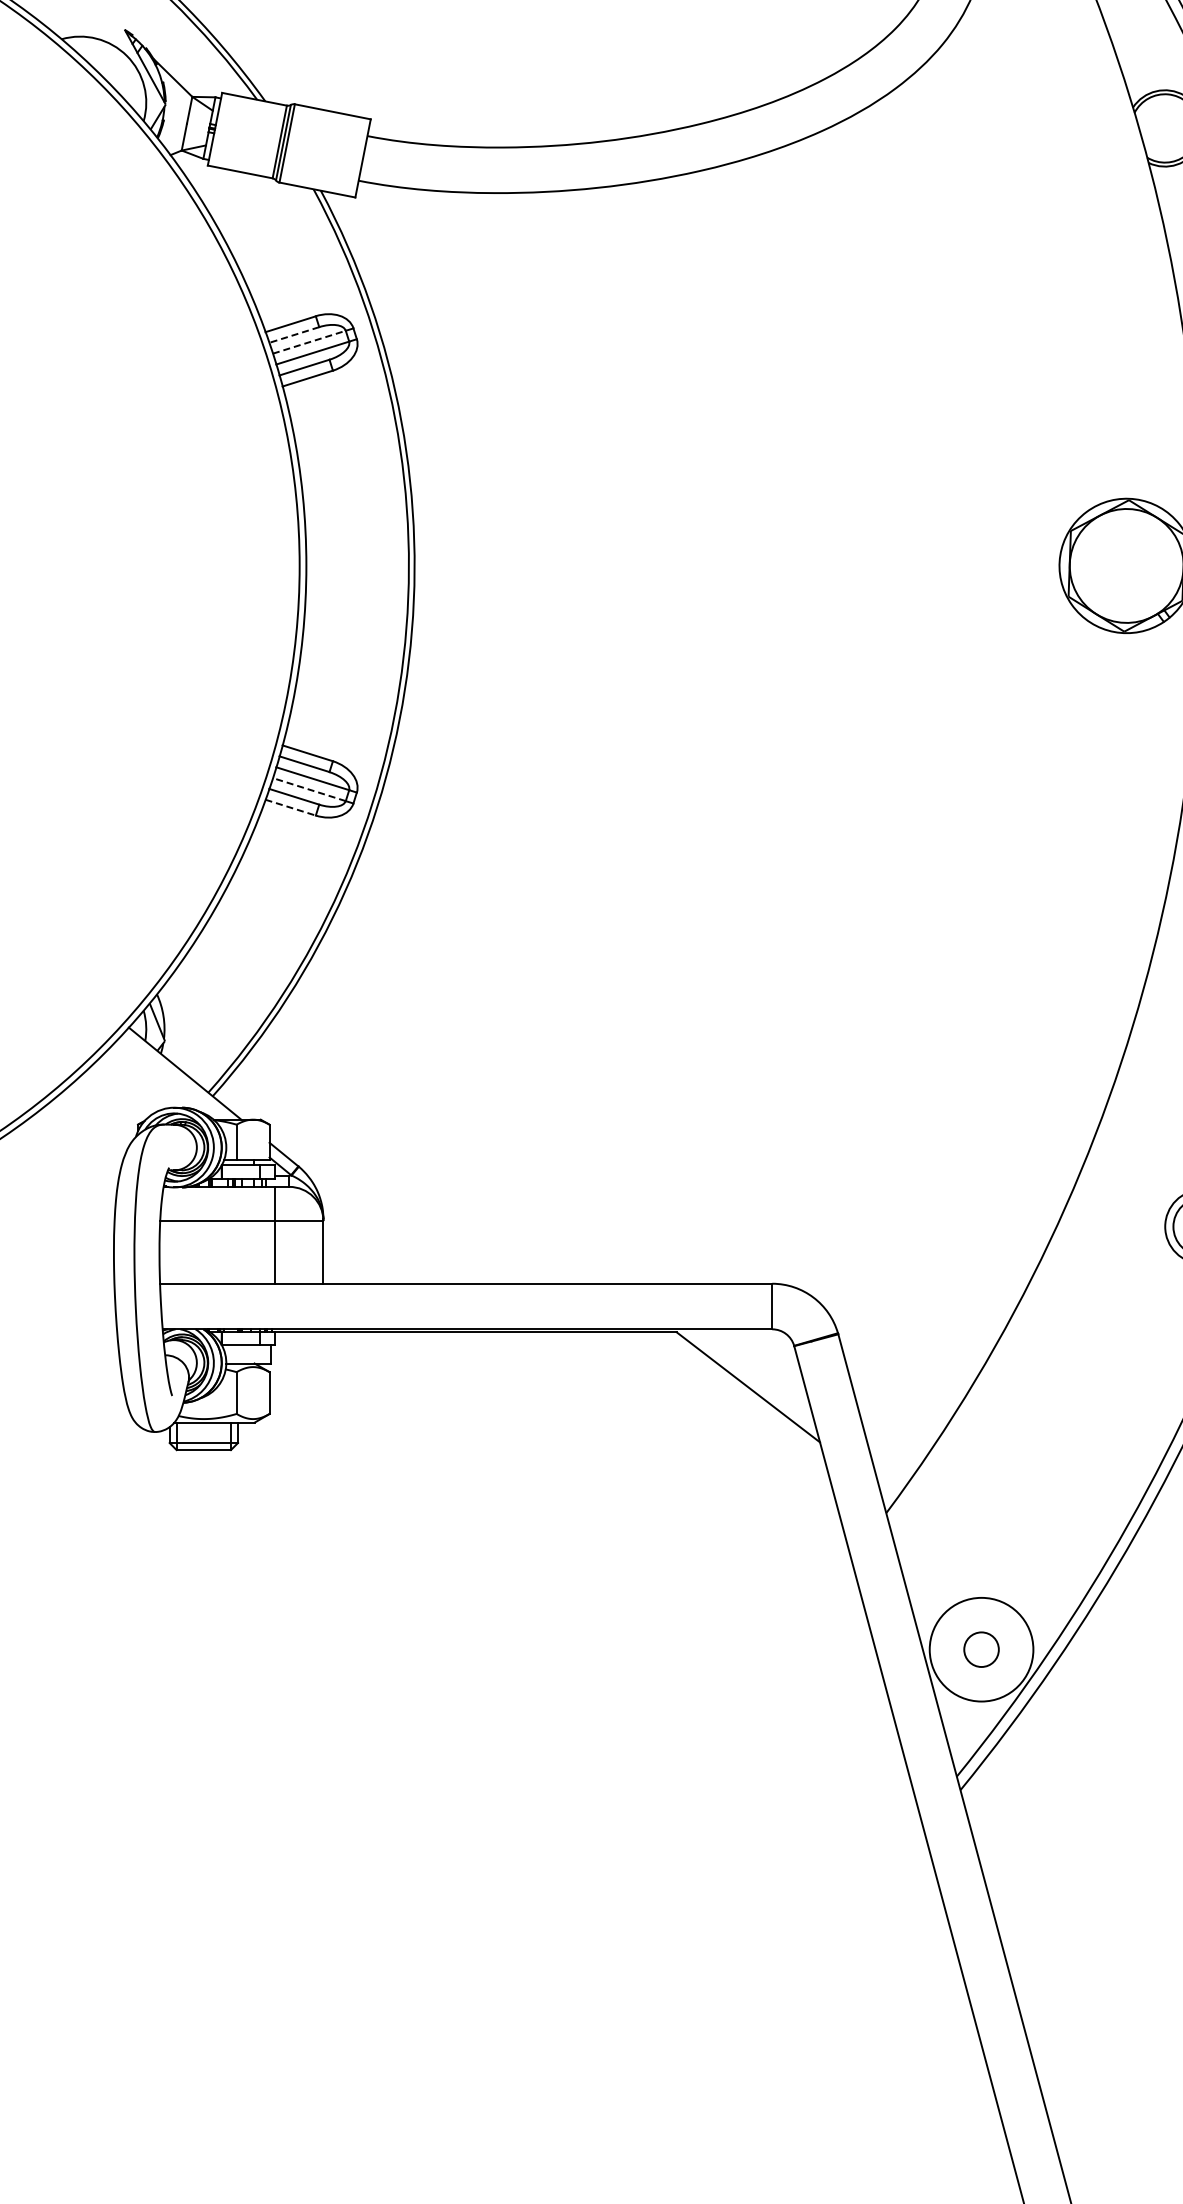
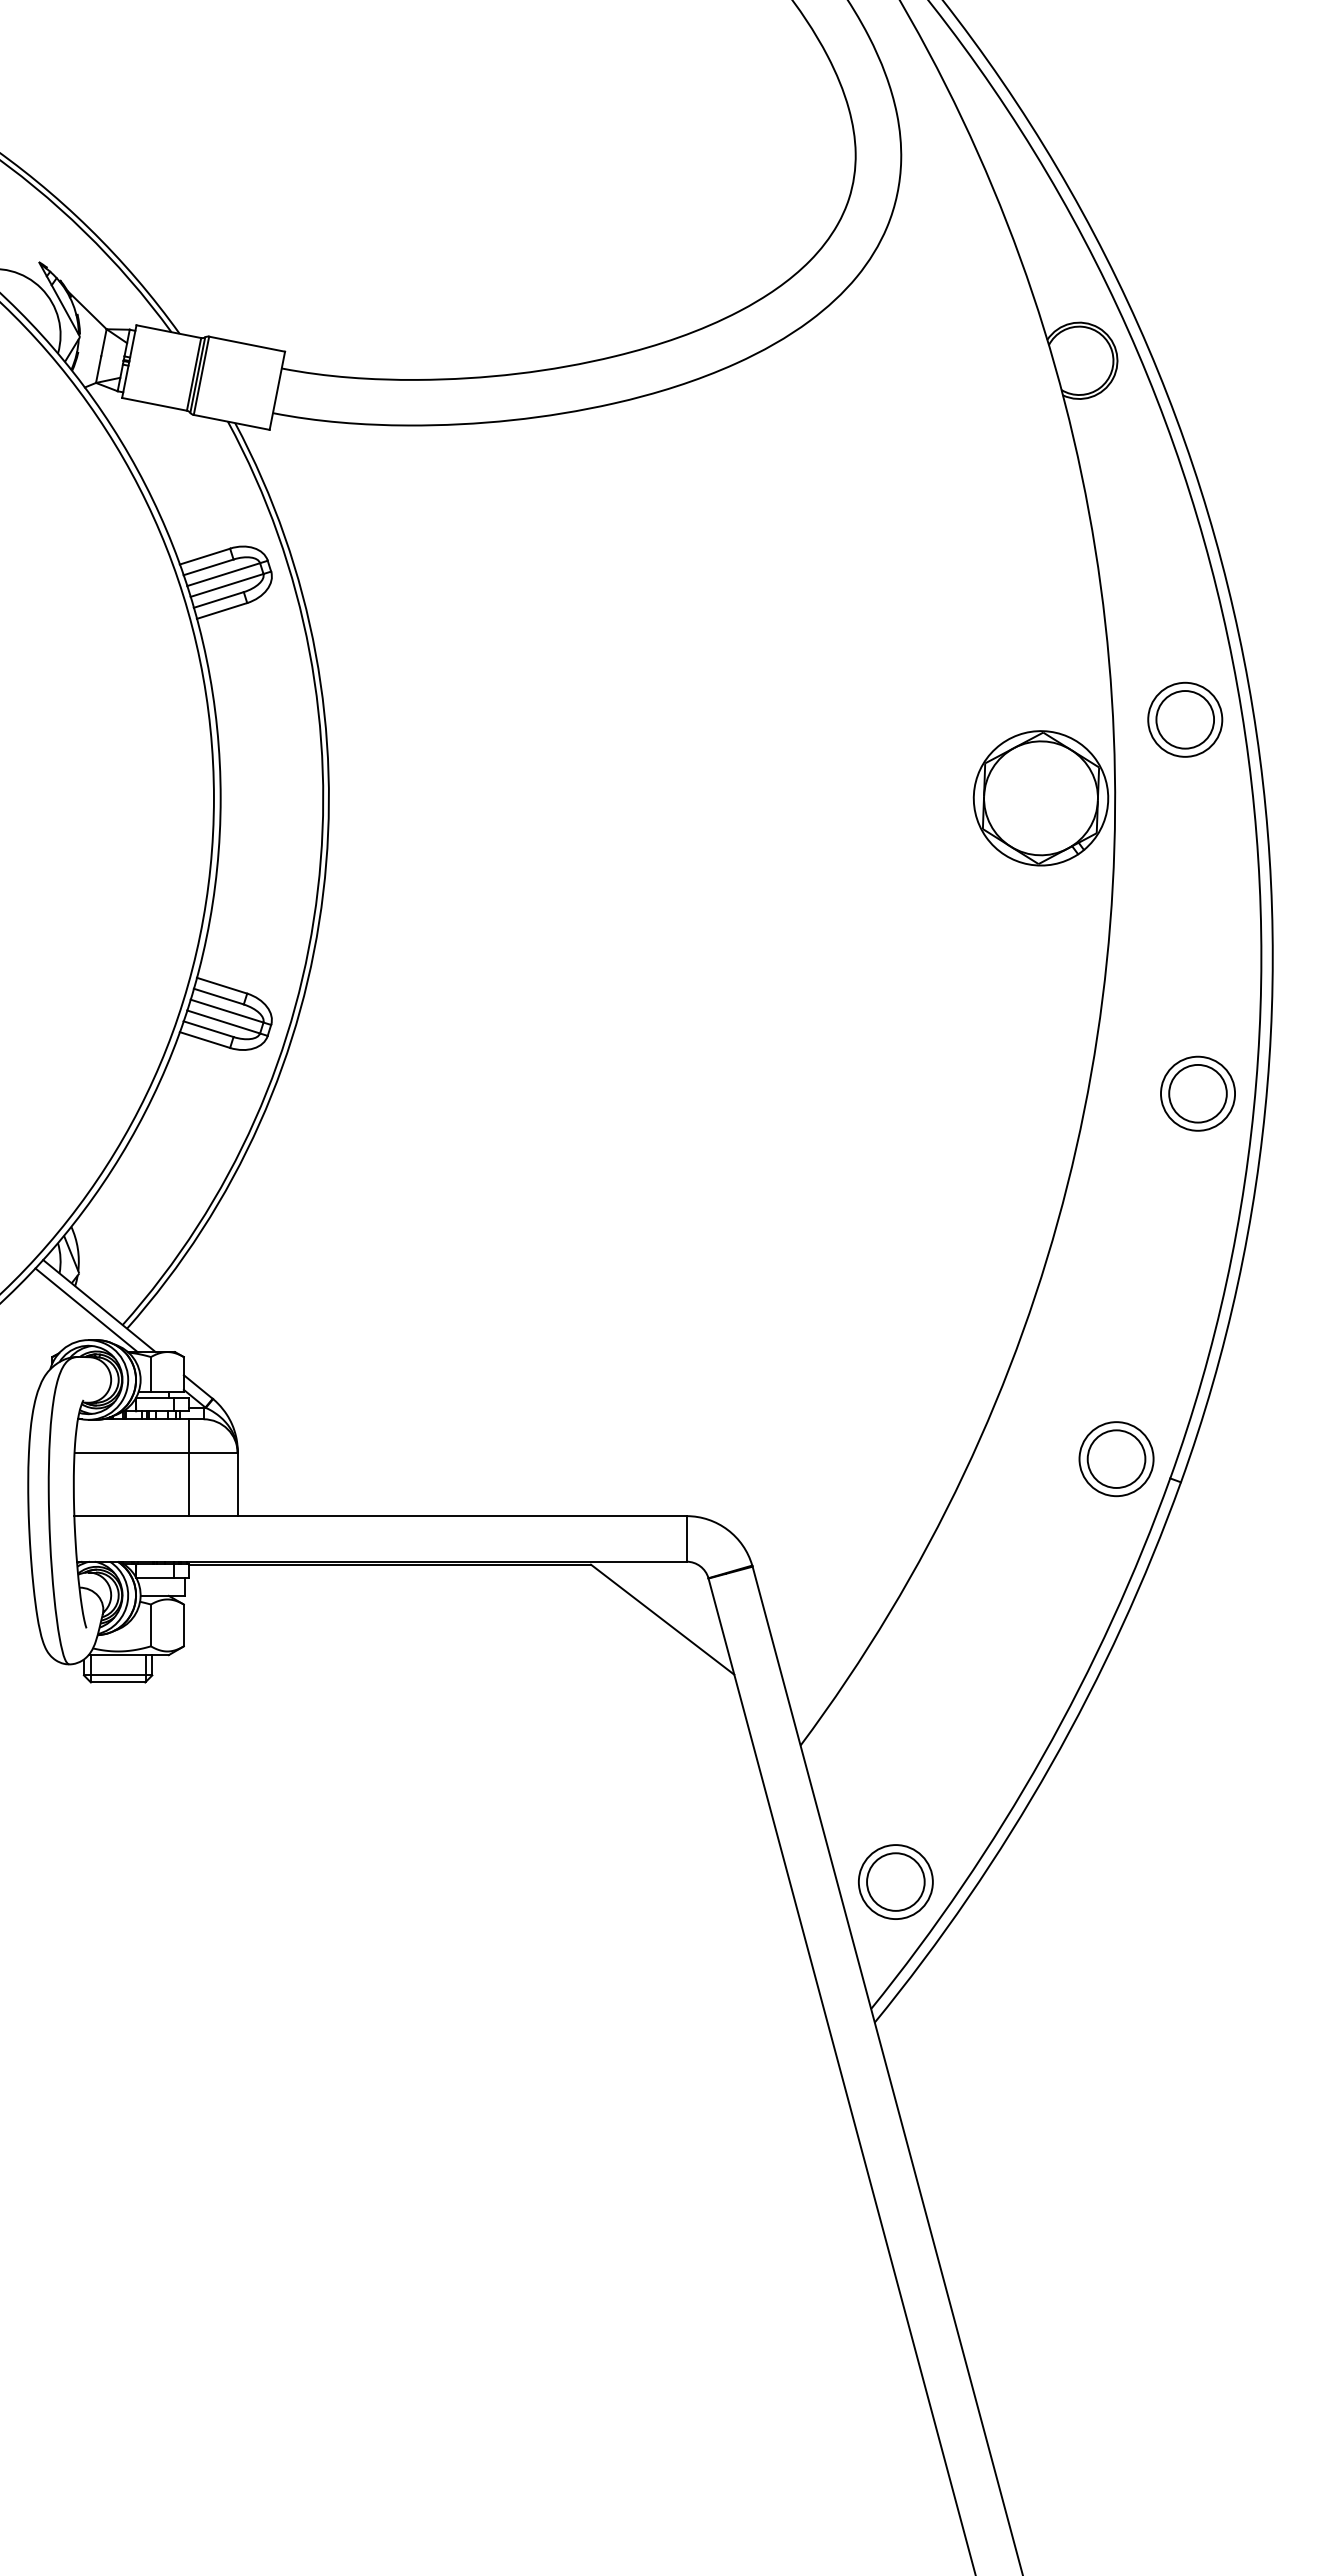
line: (294, 335) -> (208, 567), dashed -> solid
line: (310, 342) -> (224, 574), dashed -> solid
line: (309, 789) -> (223, 1021), dashed -> solid
line: (291, 808) -> (205, 1040), dashed -> solid
line: (172, 1078) -> (86, 1310), added
circle: (981, 1649) -> (895, 1881), size x1.67
circle: (981, 1650) -> (895, 1882), size x0.71

